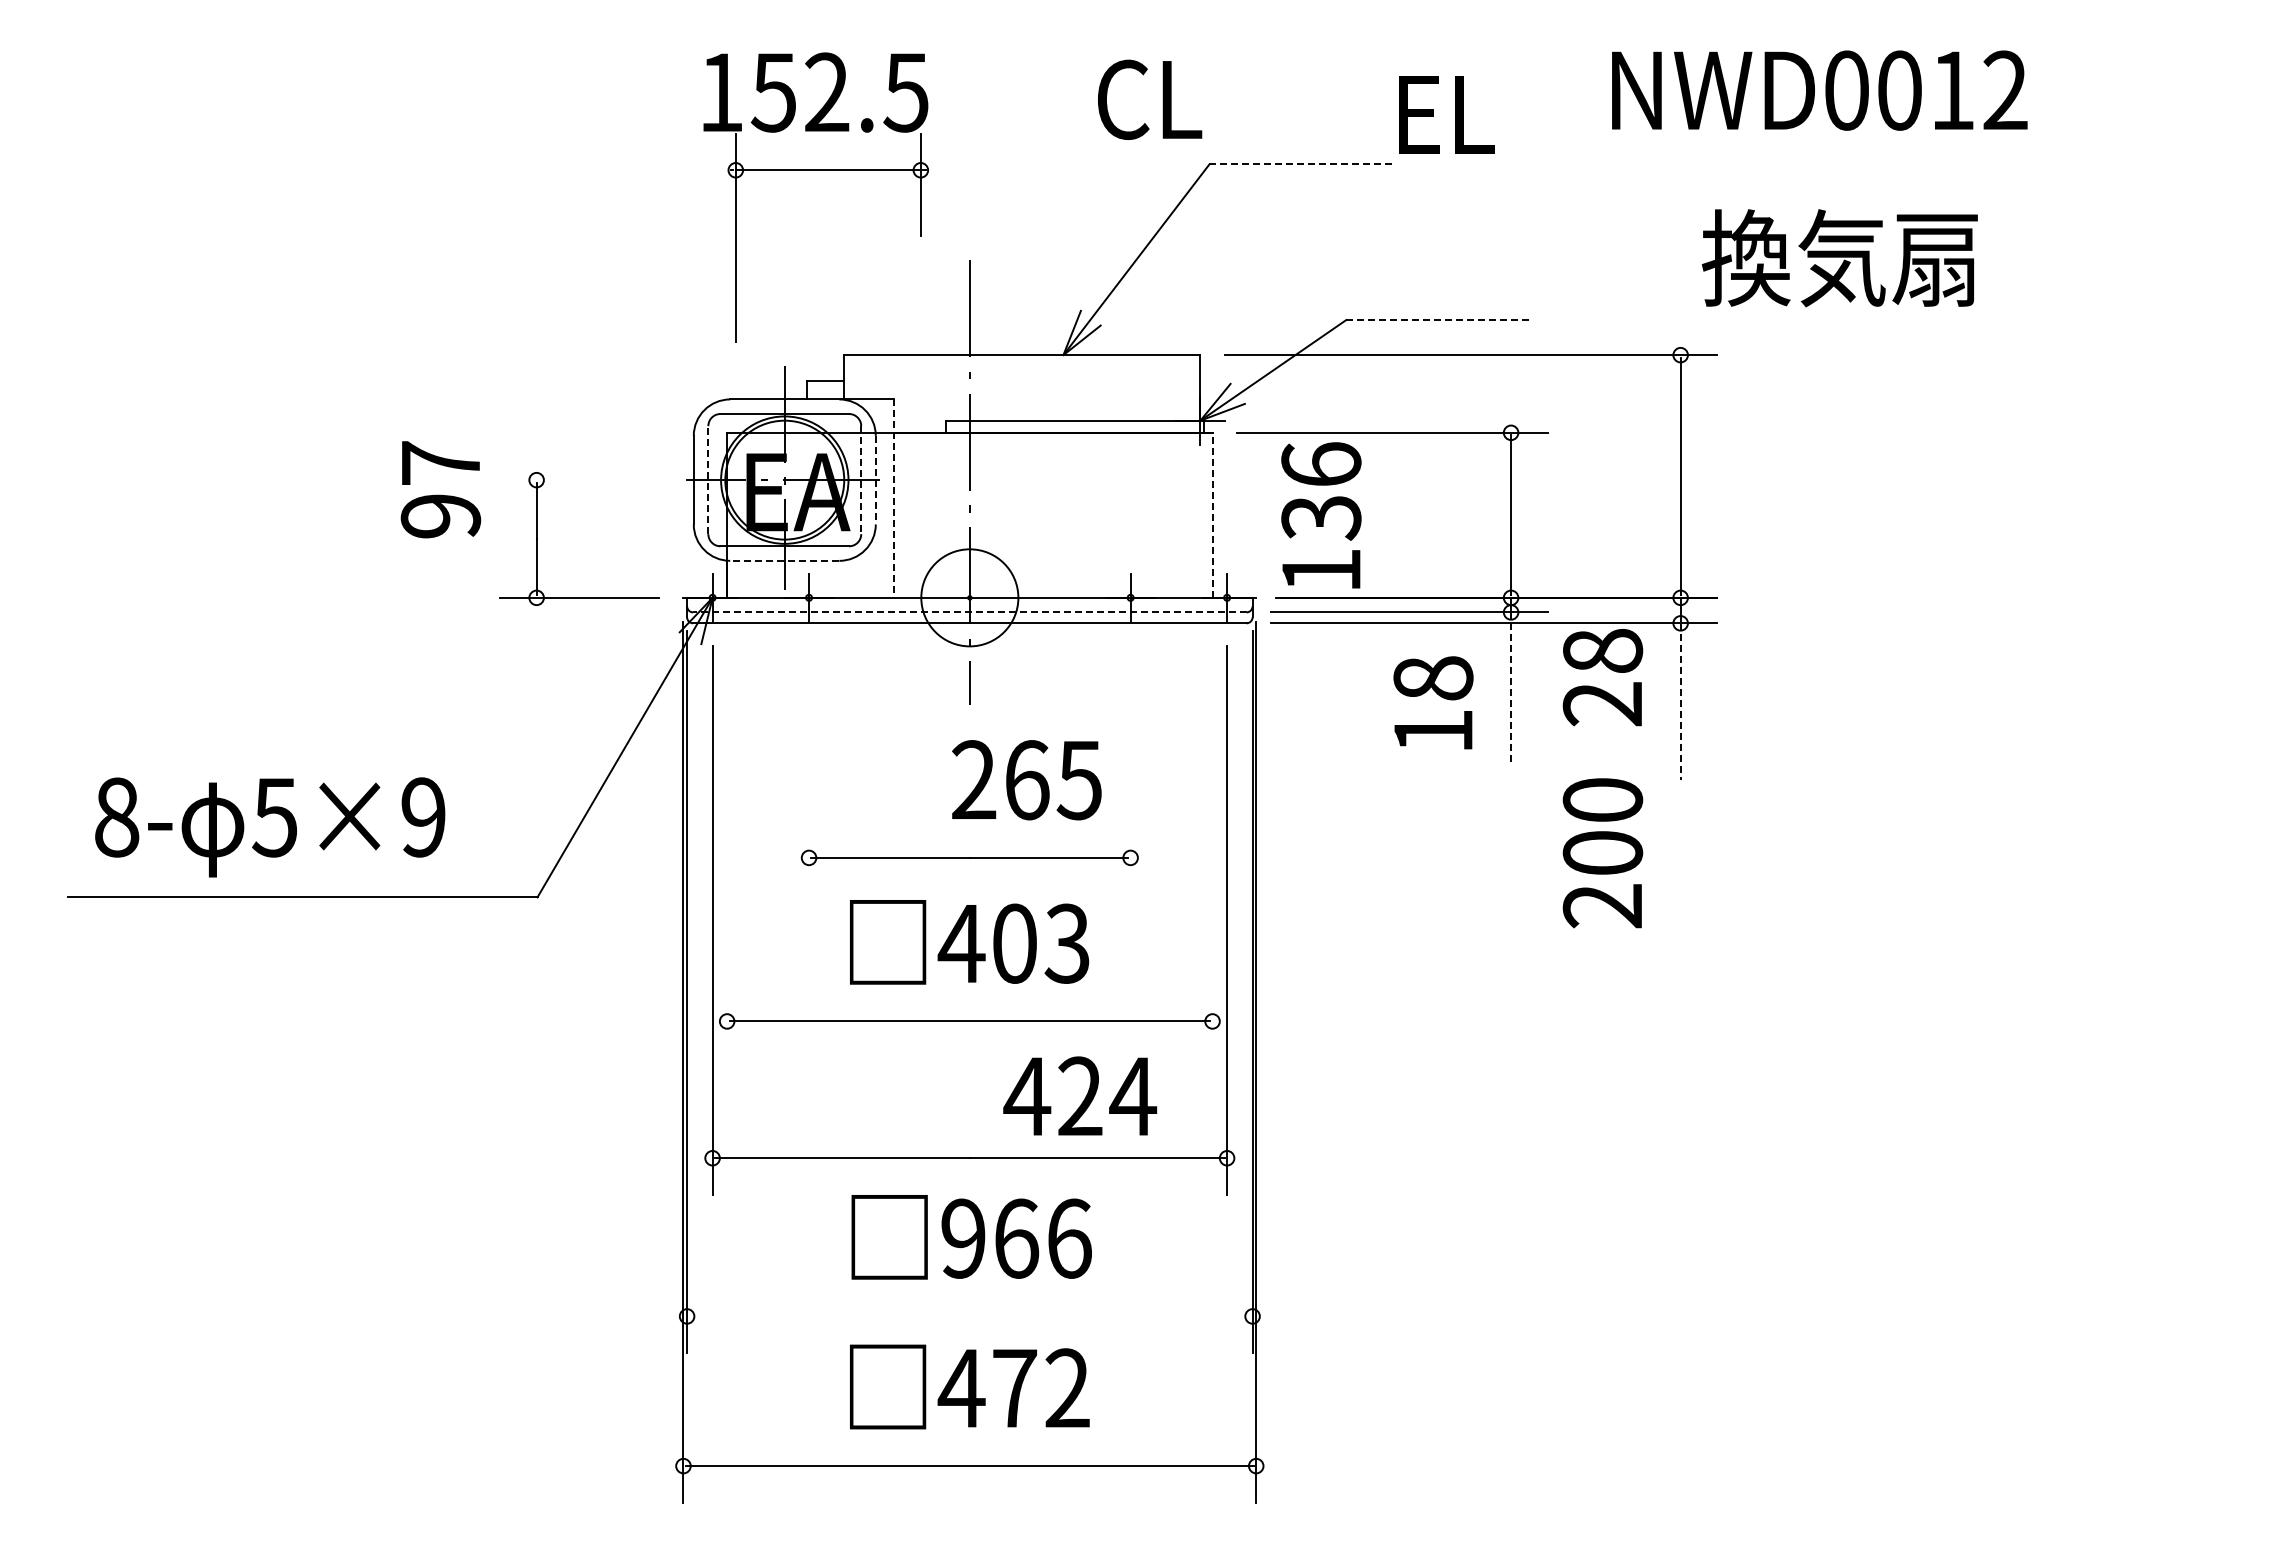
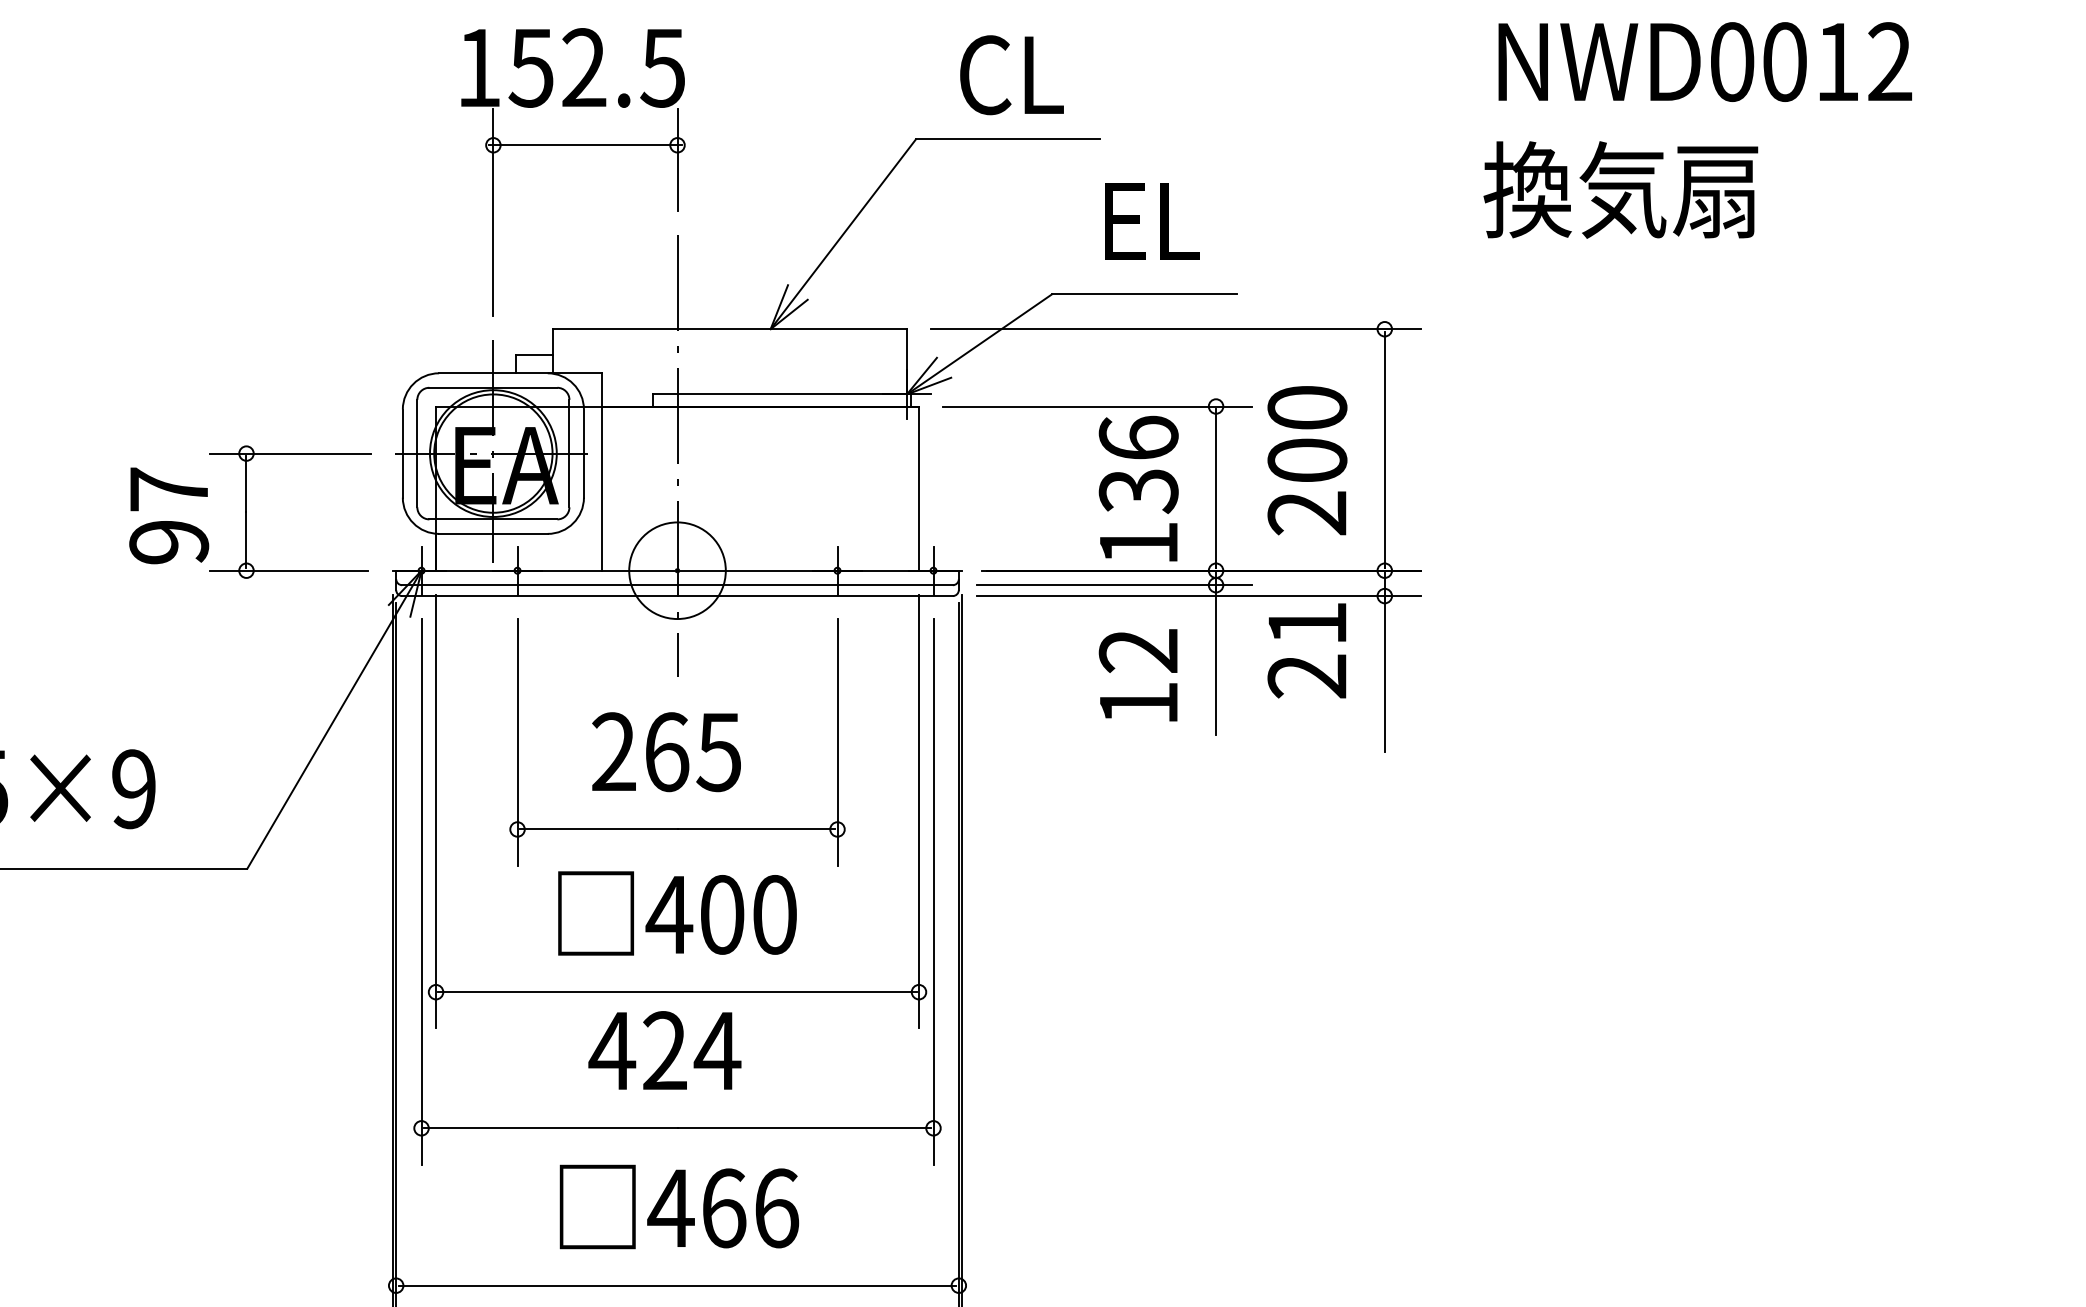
text: (1819, 90) -> (1705, 61), moved
text: (1150, 99) -> (1012, 74), moved
text: (1446, 114) -> (1151, 221), moved
line: (1302, 164) -> (1008, 139), dashed -> solid
part: (815, 170) -> (572, 145), moved
text: (1839, 258) -> (1620, 190), moved
line: (1438, 320) -> (1143, 294), dashed -> solid
line: (708, 479) -> (417, 452), dashed -> solid
line: (580, 480) -> (290, 453), added
line: (861, 480) -> (569, 453), dashed -> solid
line: (875, 480) -> (583, 453), dashed -> solid
text: (440, 489) -> (168, 515), moved
line: (894, 499) -> (602, 472), dashed -> solid
line: (1212, 515) -> (918, 488), dashed -> solid
text: (1321, 515) -> (1138, 488), moved
line: (784, 560) -> (493, 533), dashed -> solid
line: (969, 612) -> (677, 585), dashed -> solid
text: (1603, 650) -> (1308, 623), 28 -> 21
text: (1433, 678) -> (1138, 650), 18 -> 12
line: (1511, 688) -> (1216, 660), dashed -> solid
line: (1680, 702) -> (1384, 674), dashed -> solid
line: (809, 770) -> (517, 742), added
line: (1130, 770) -> (837, 742), added
text: (1026, 780) -> (666, 752), moved
line: (727, 839) -> (436, 811), added
line: (1212, 839) -> (918, 811), added
text: (1602, 853) -> (1307, 460), moved
text: (1066, 943) -> (773, 914), 403 -> 400
text: (1080, 1095) -> (665, 1049), moved
text: (963, 1238) -> (671, 1208), 966 -> 466
line: (969, 1316) -> (677, 1285), added

